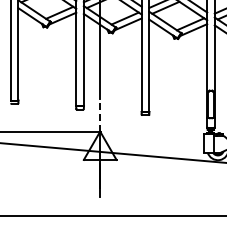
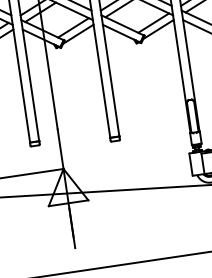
line: (100, 114) -> (60, 148), dashed -> solid

